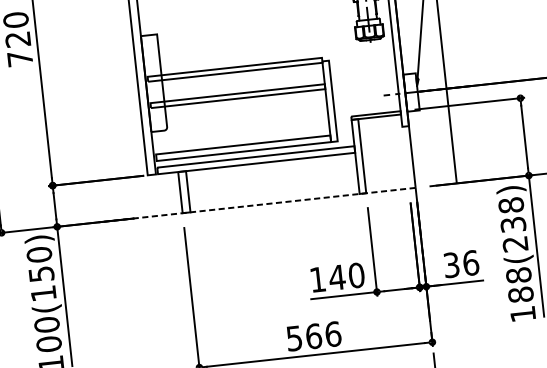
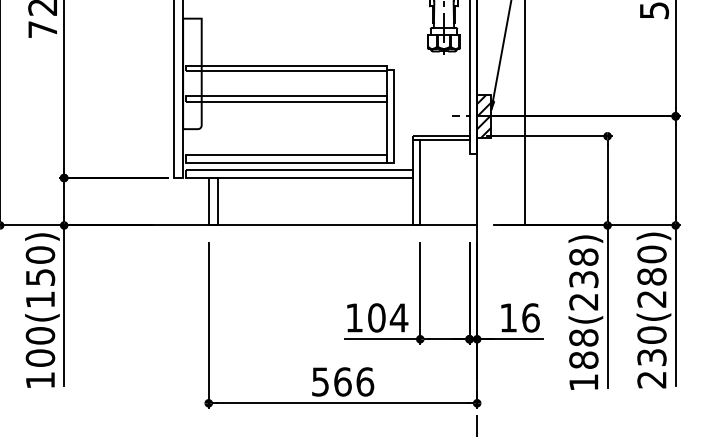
hatch: (411, 92) -> (484, 116), added
line: (257, 205) -> (294, 225), dashed -> solid
text: (451, 264) -> (508, 317), 36 -> 16
text: (346, 276) -> (387, 317), 140 -> 104

